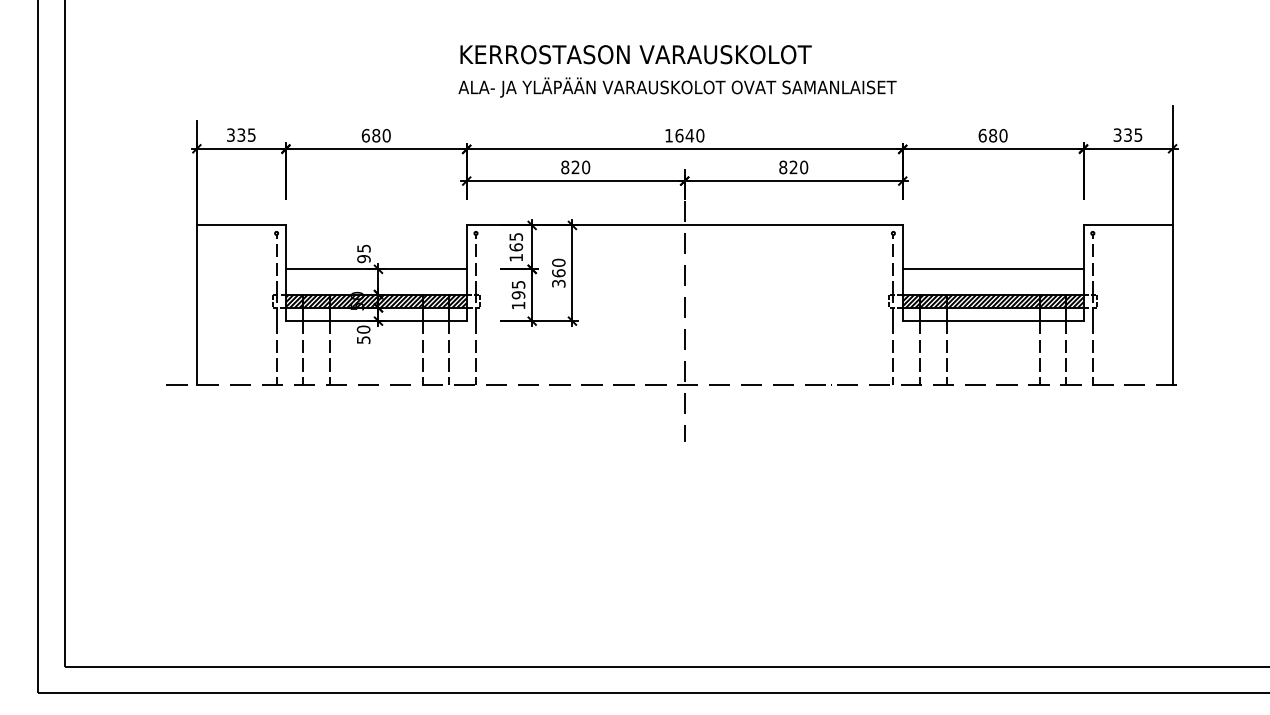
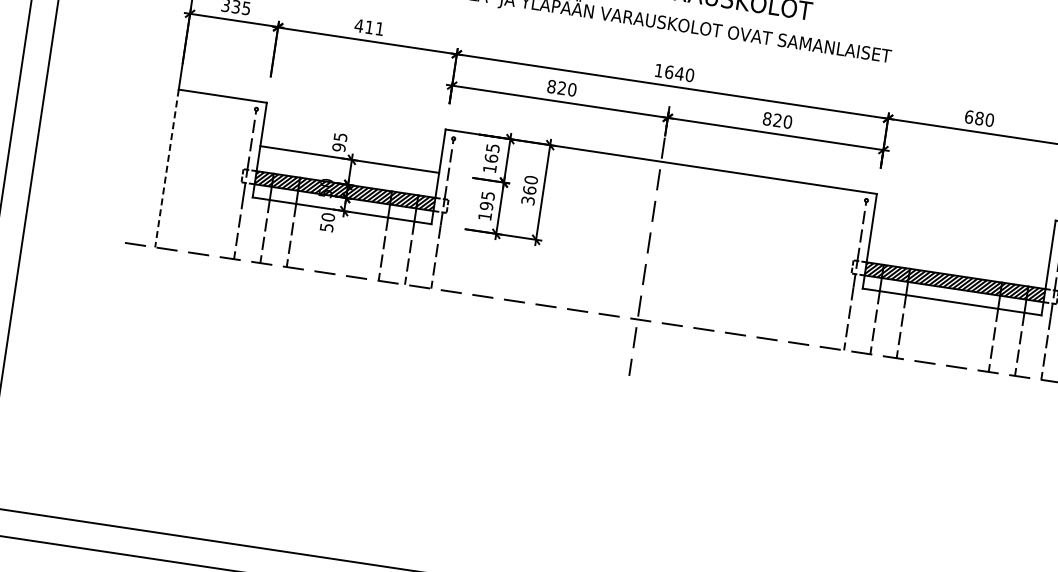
text: (375, 135) -> (368, 27), 680 -> 411
line: (992, 269) -> (959, 250), removed
line: (196, 305) -> (166, 168), solid -> dashed

